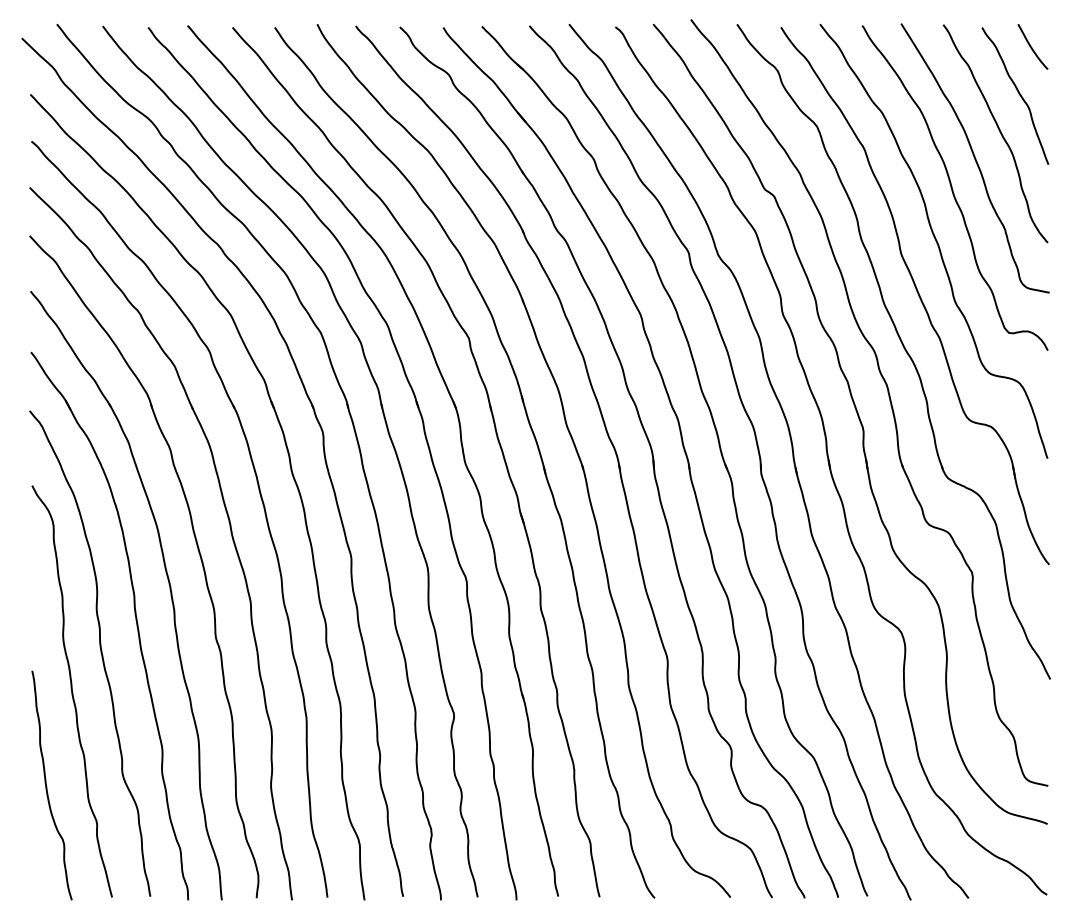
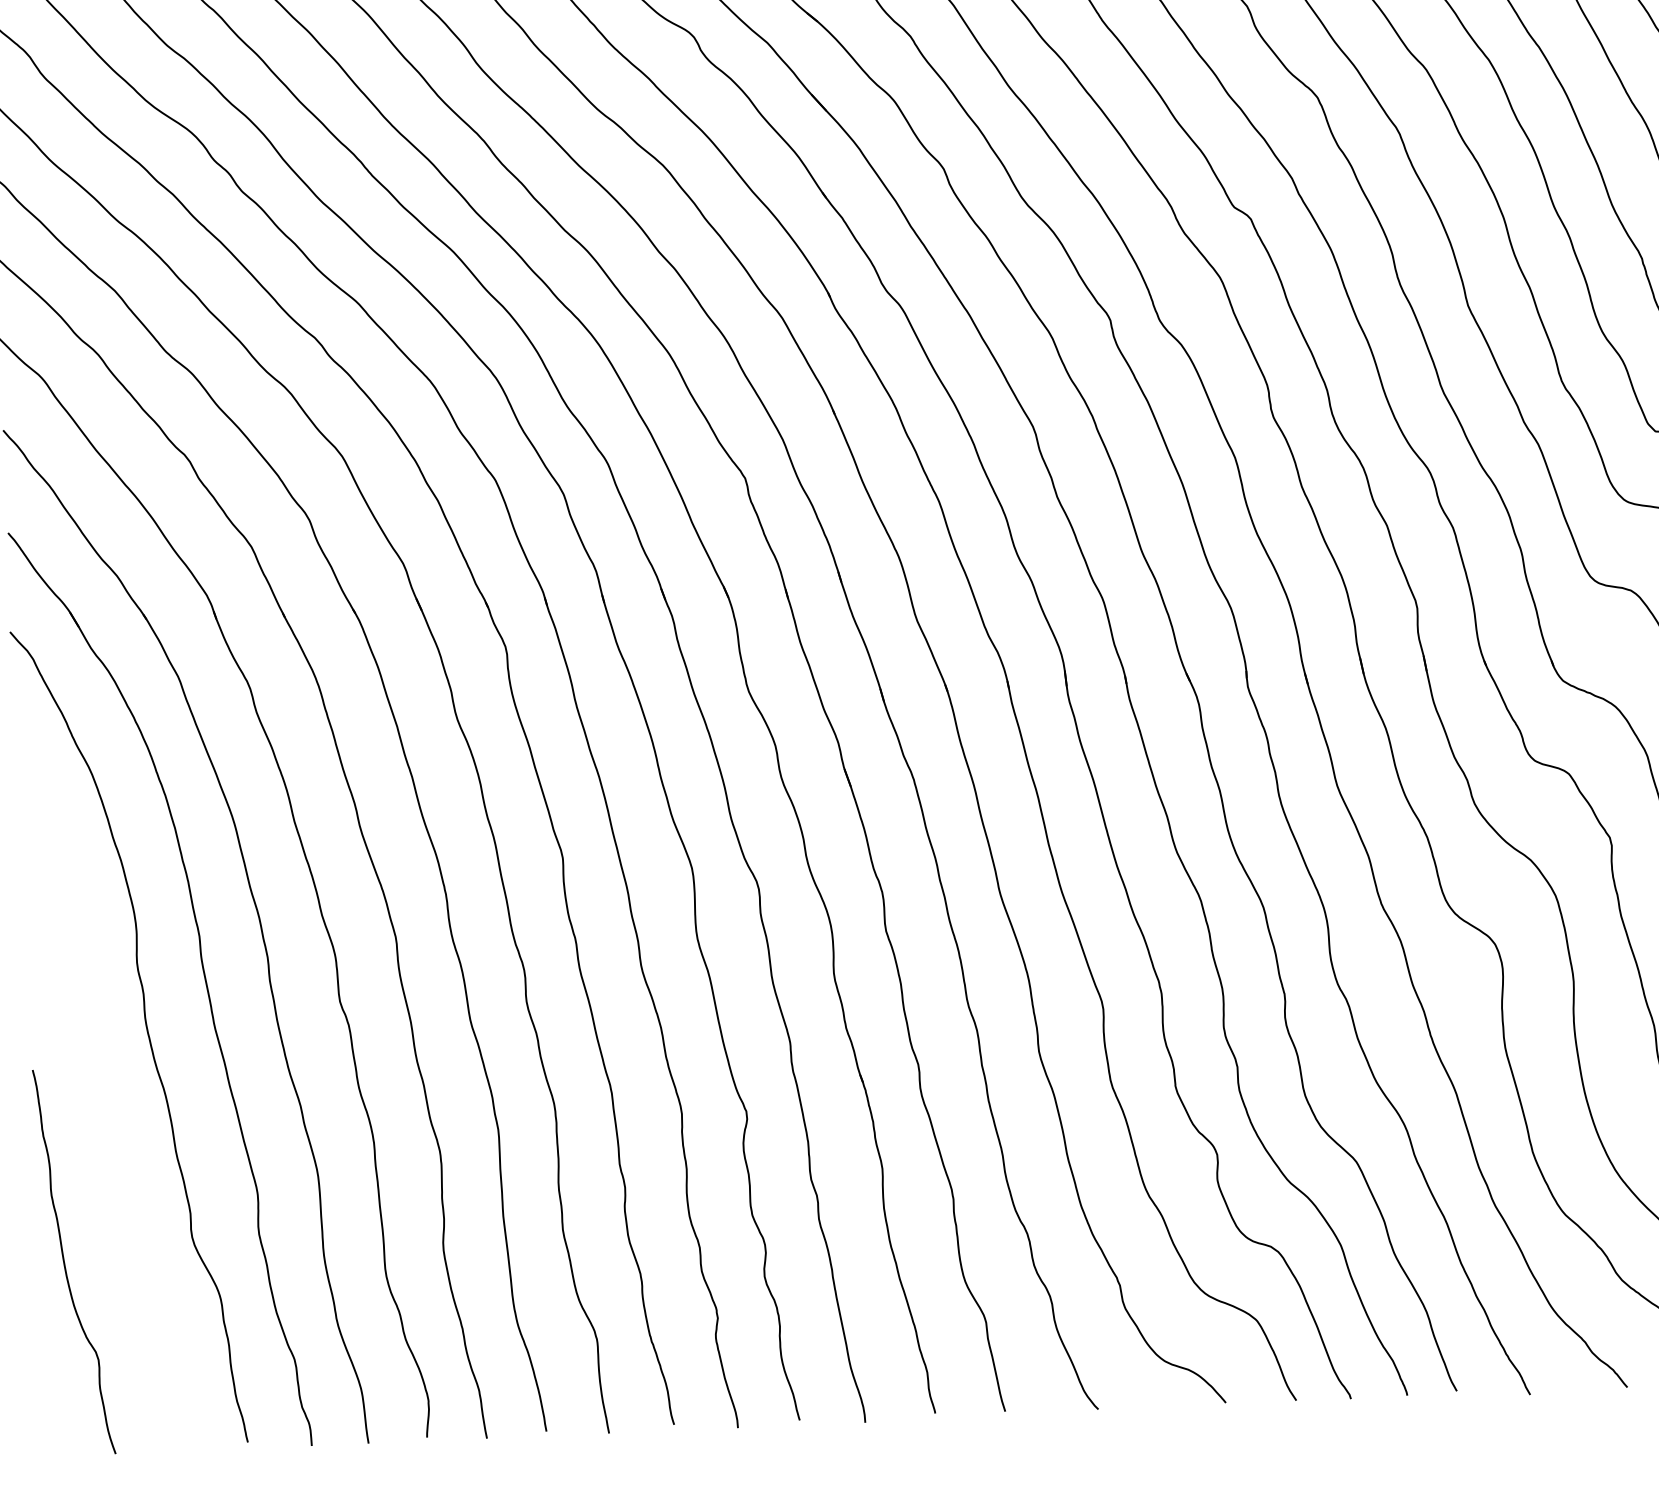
curve: (71, 691) -> (100, 1102), removed

